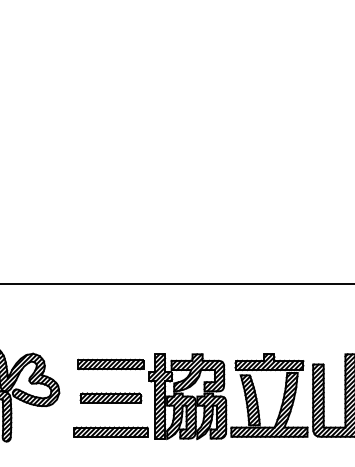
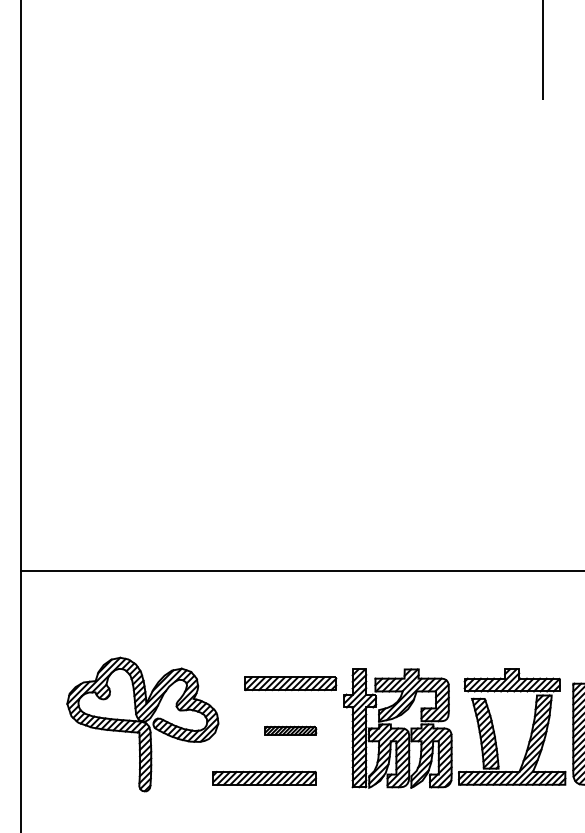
part: (110, 397) -> (290, 730), size x0.6
part: (110, 431) -> (264, 777), moved

